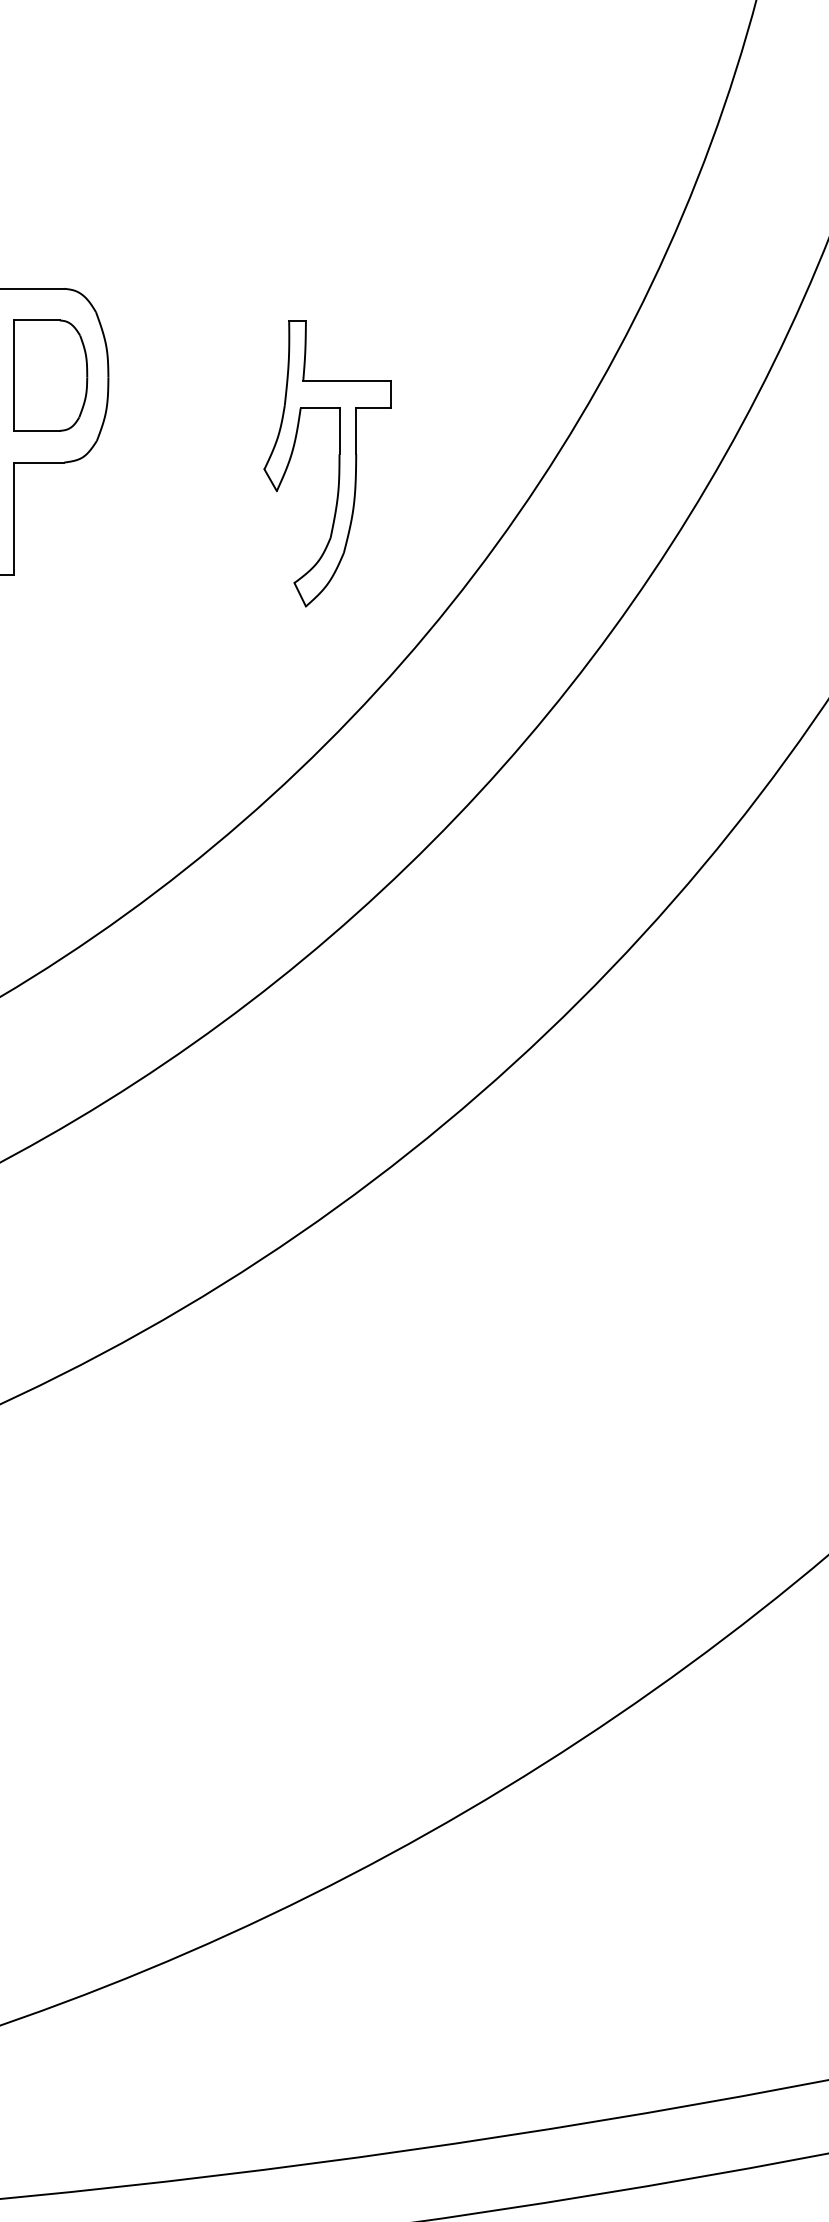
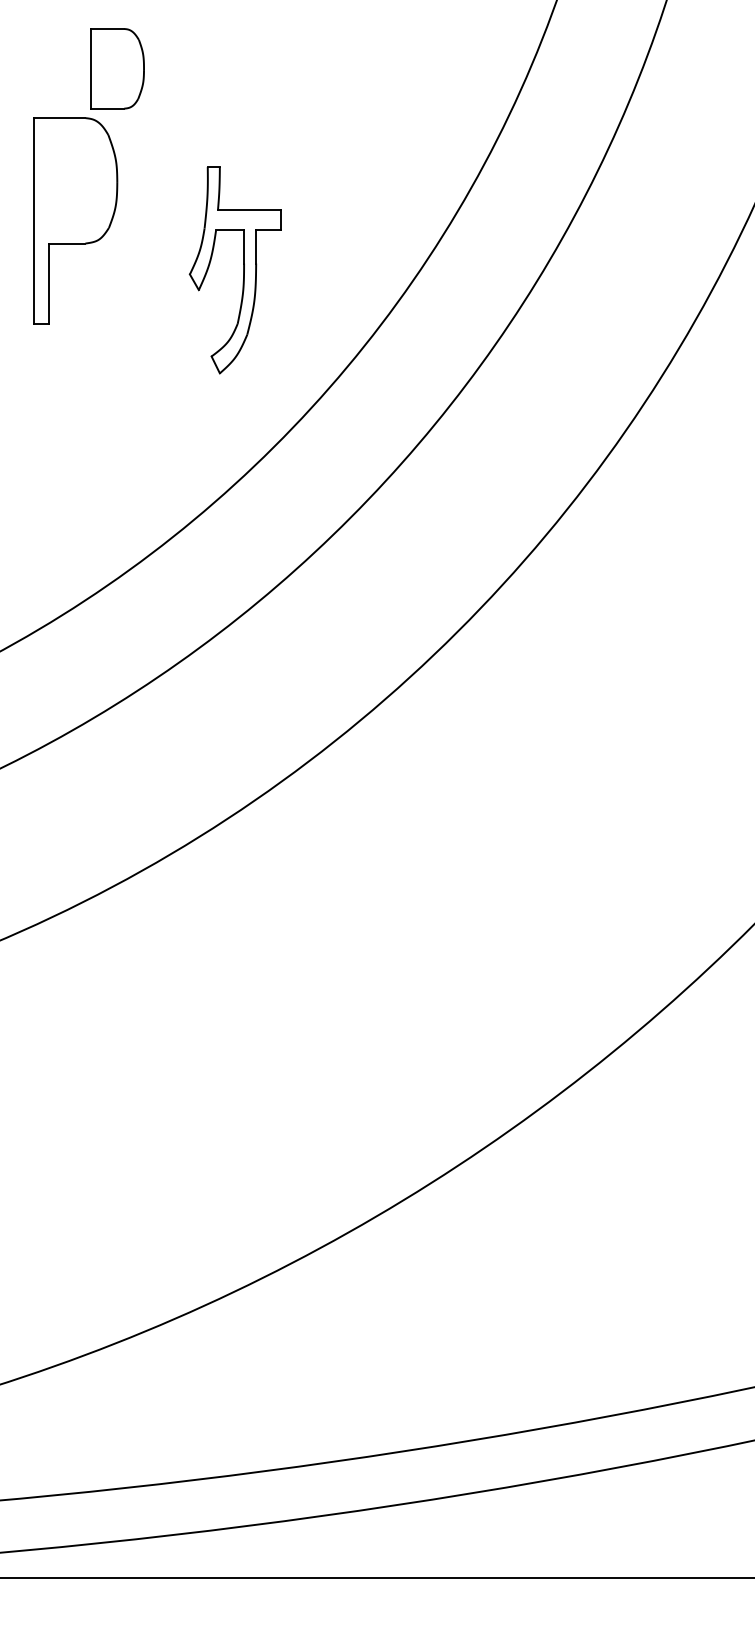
part: (50, 375) -> (117, 68), moved
part: (338, 463) -> (243, 270), moved

